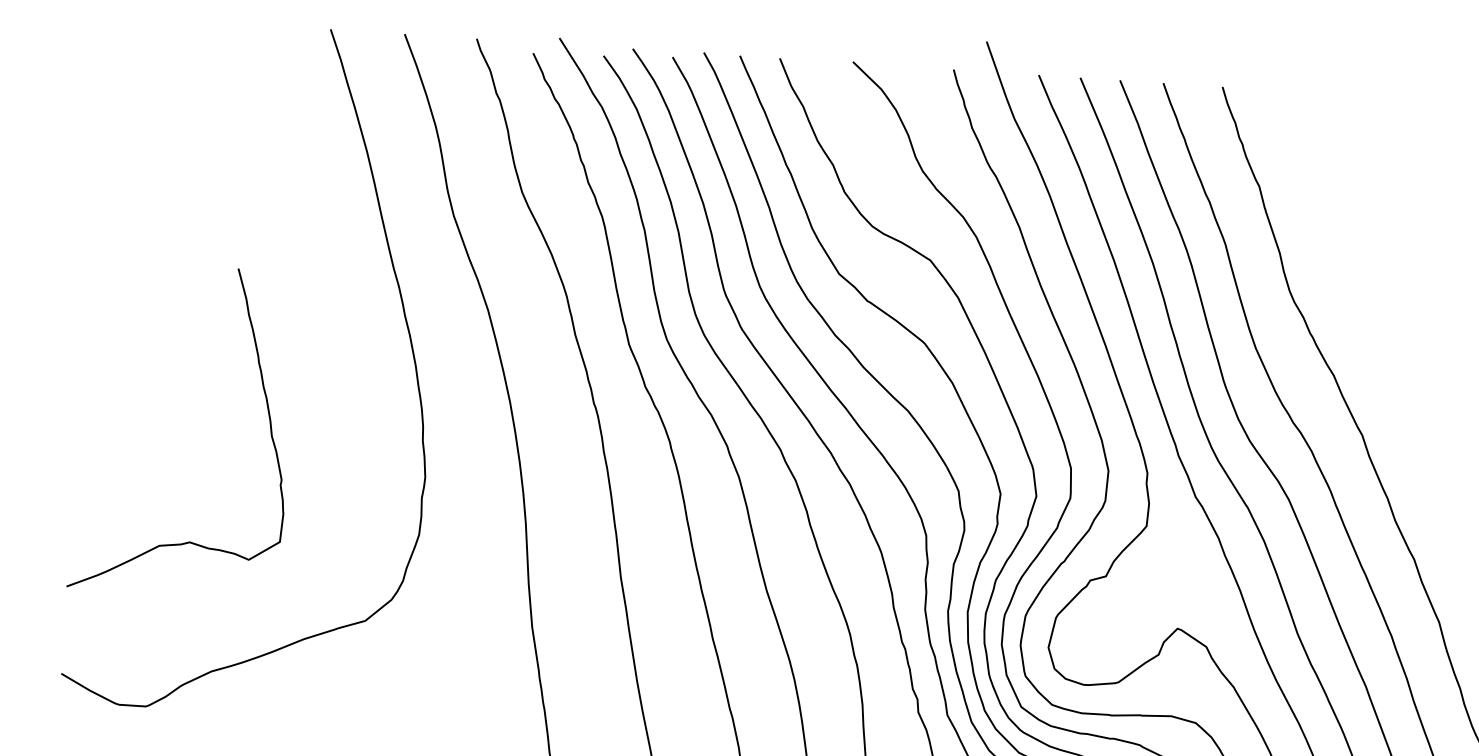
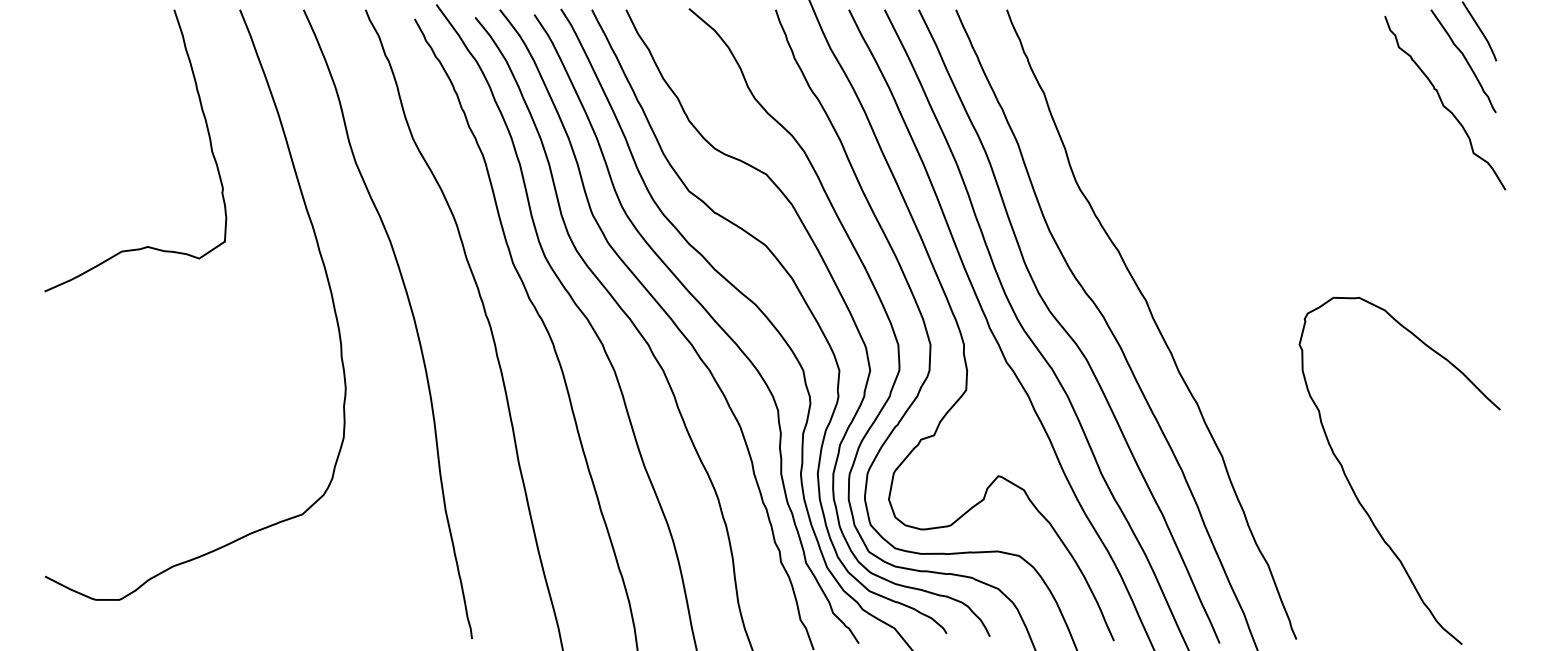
curve: (268, 419) -> (208, 137), moved

